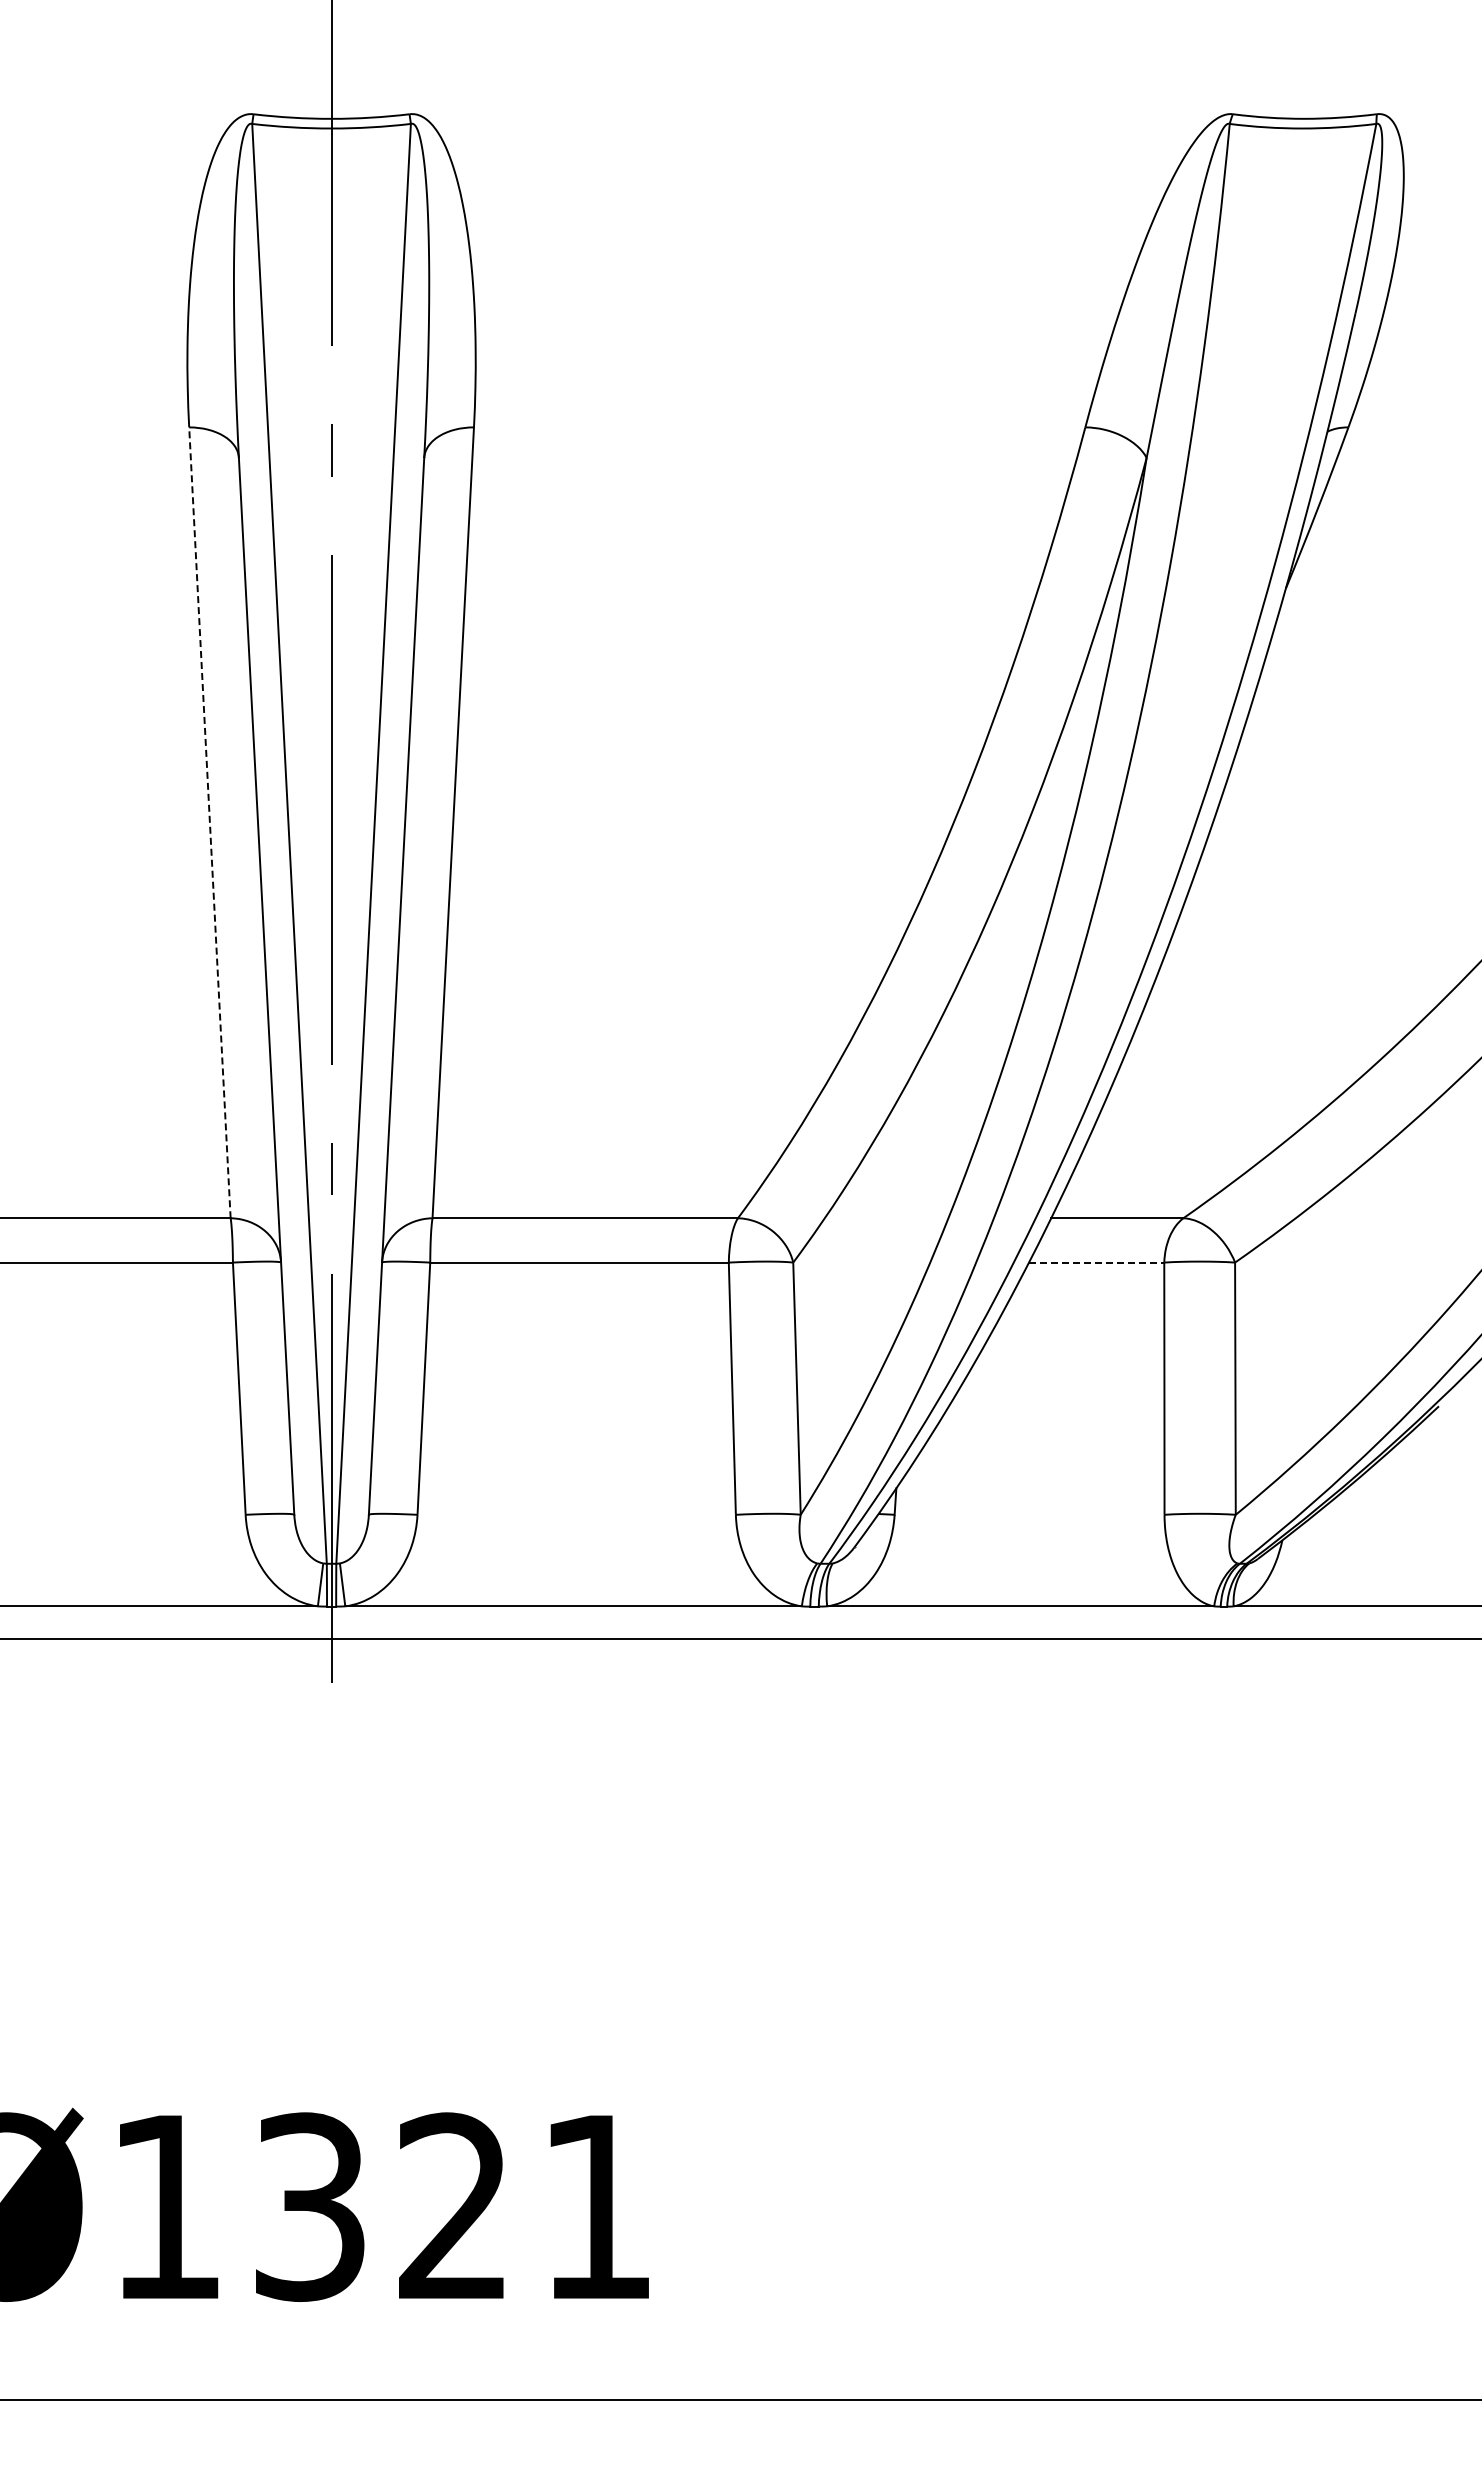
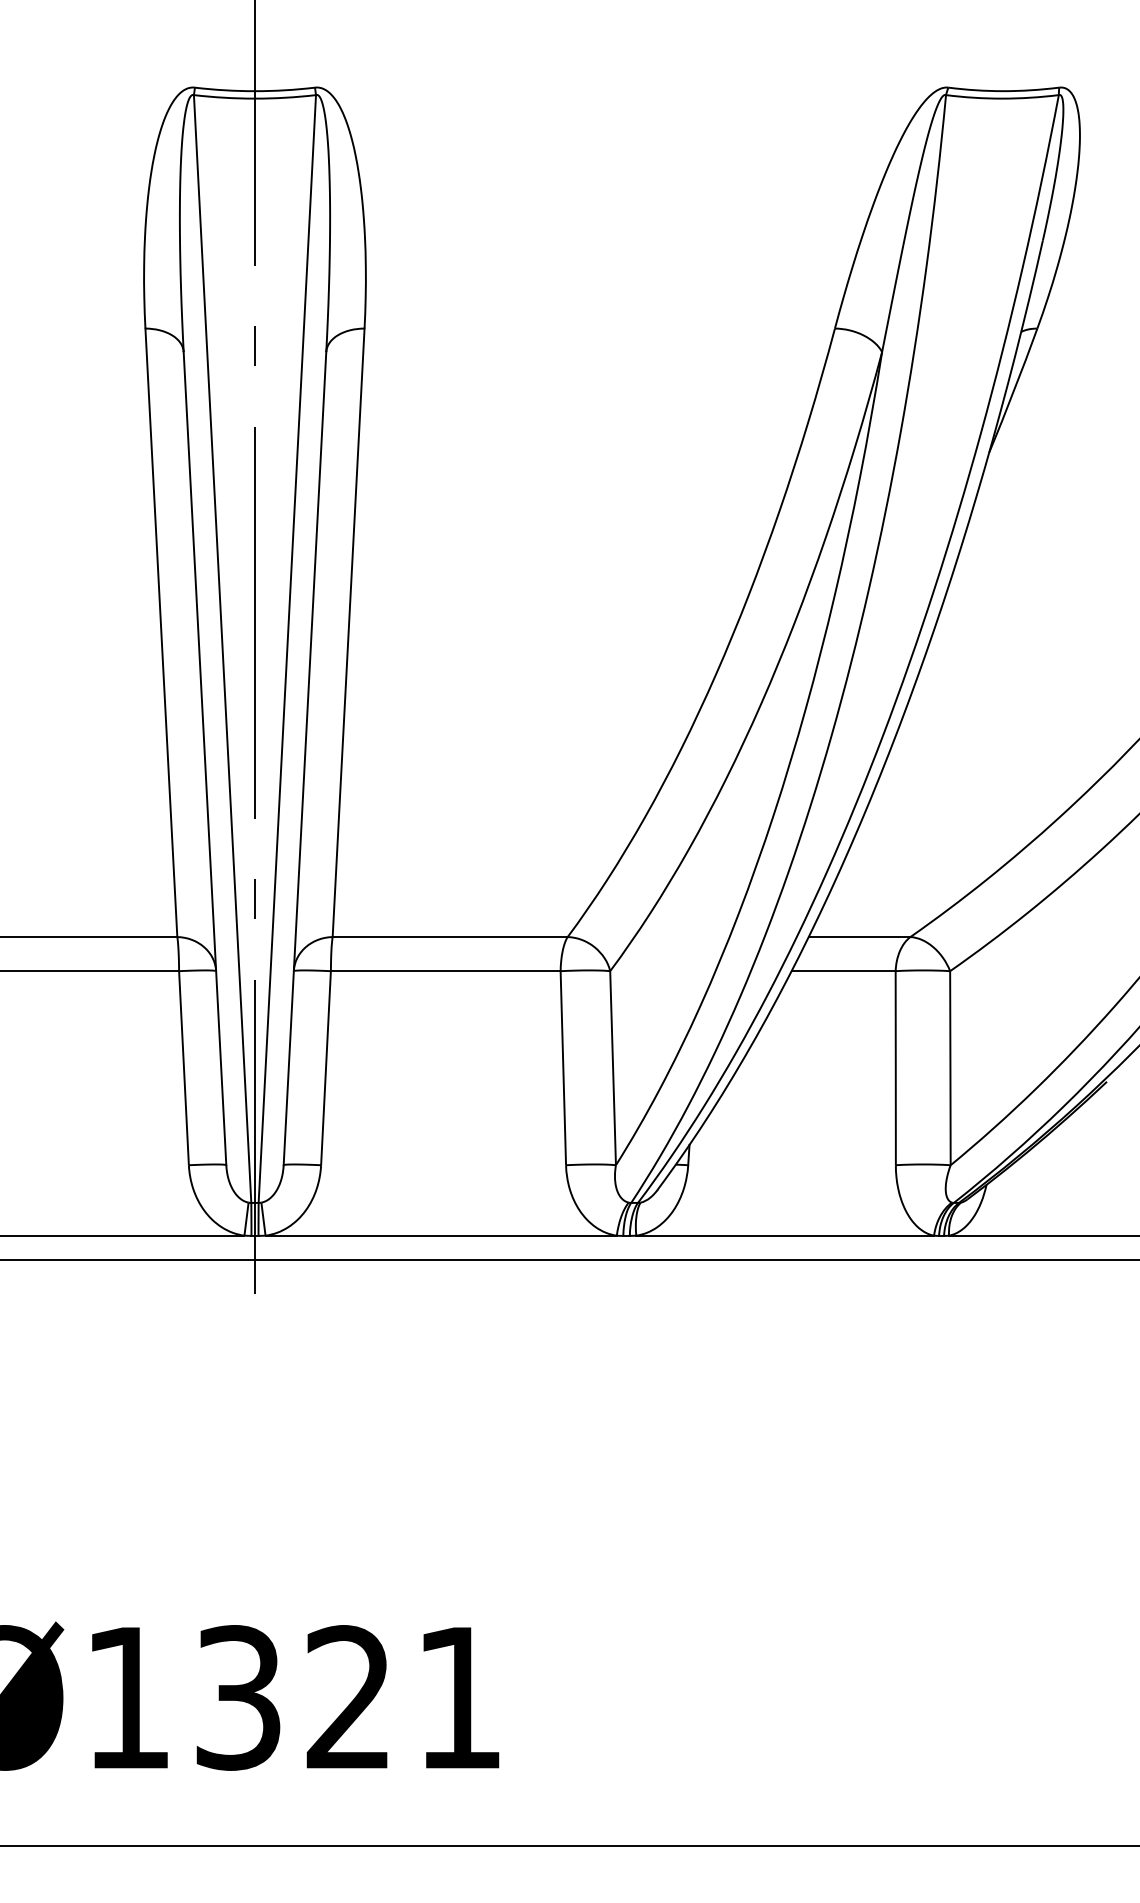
line: (209, 822) -> (161, 632), dashed -> solid
line: (1096, 1262) -> (843, 971), dashed -> solid

